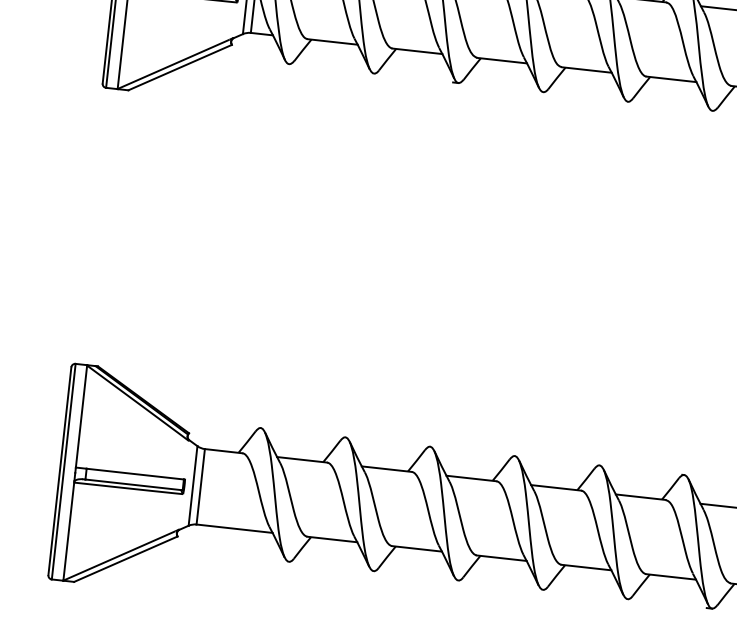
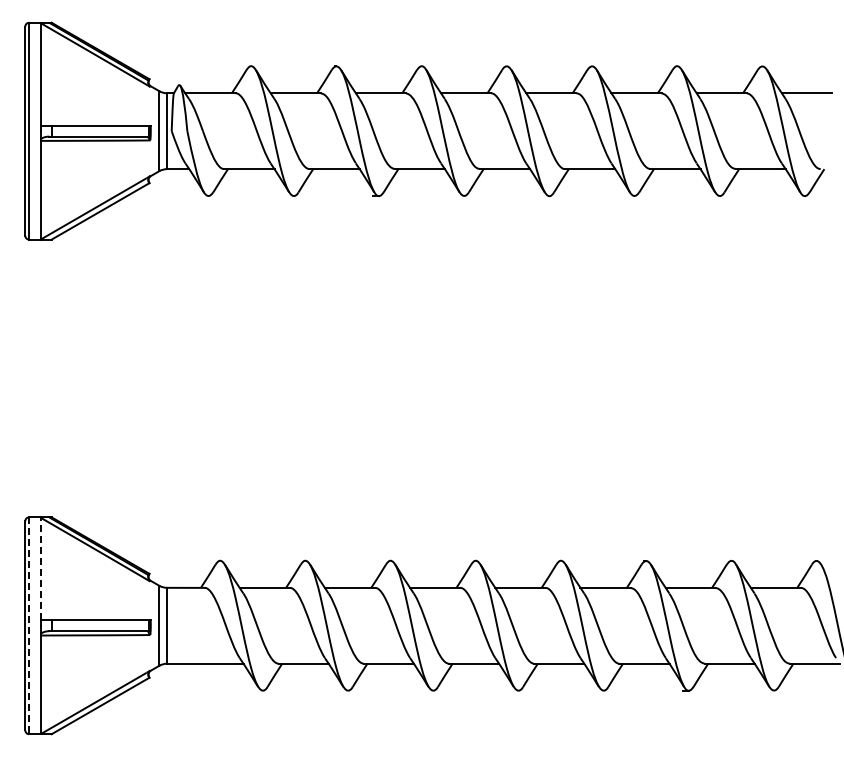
line: (81, 415) -> (40, 568), solid -> dashed
line: (63, 472) -> (29, 626), solid -> dashed

